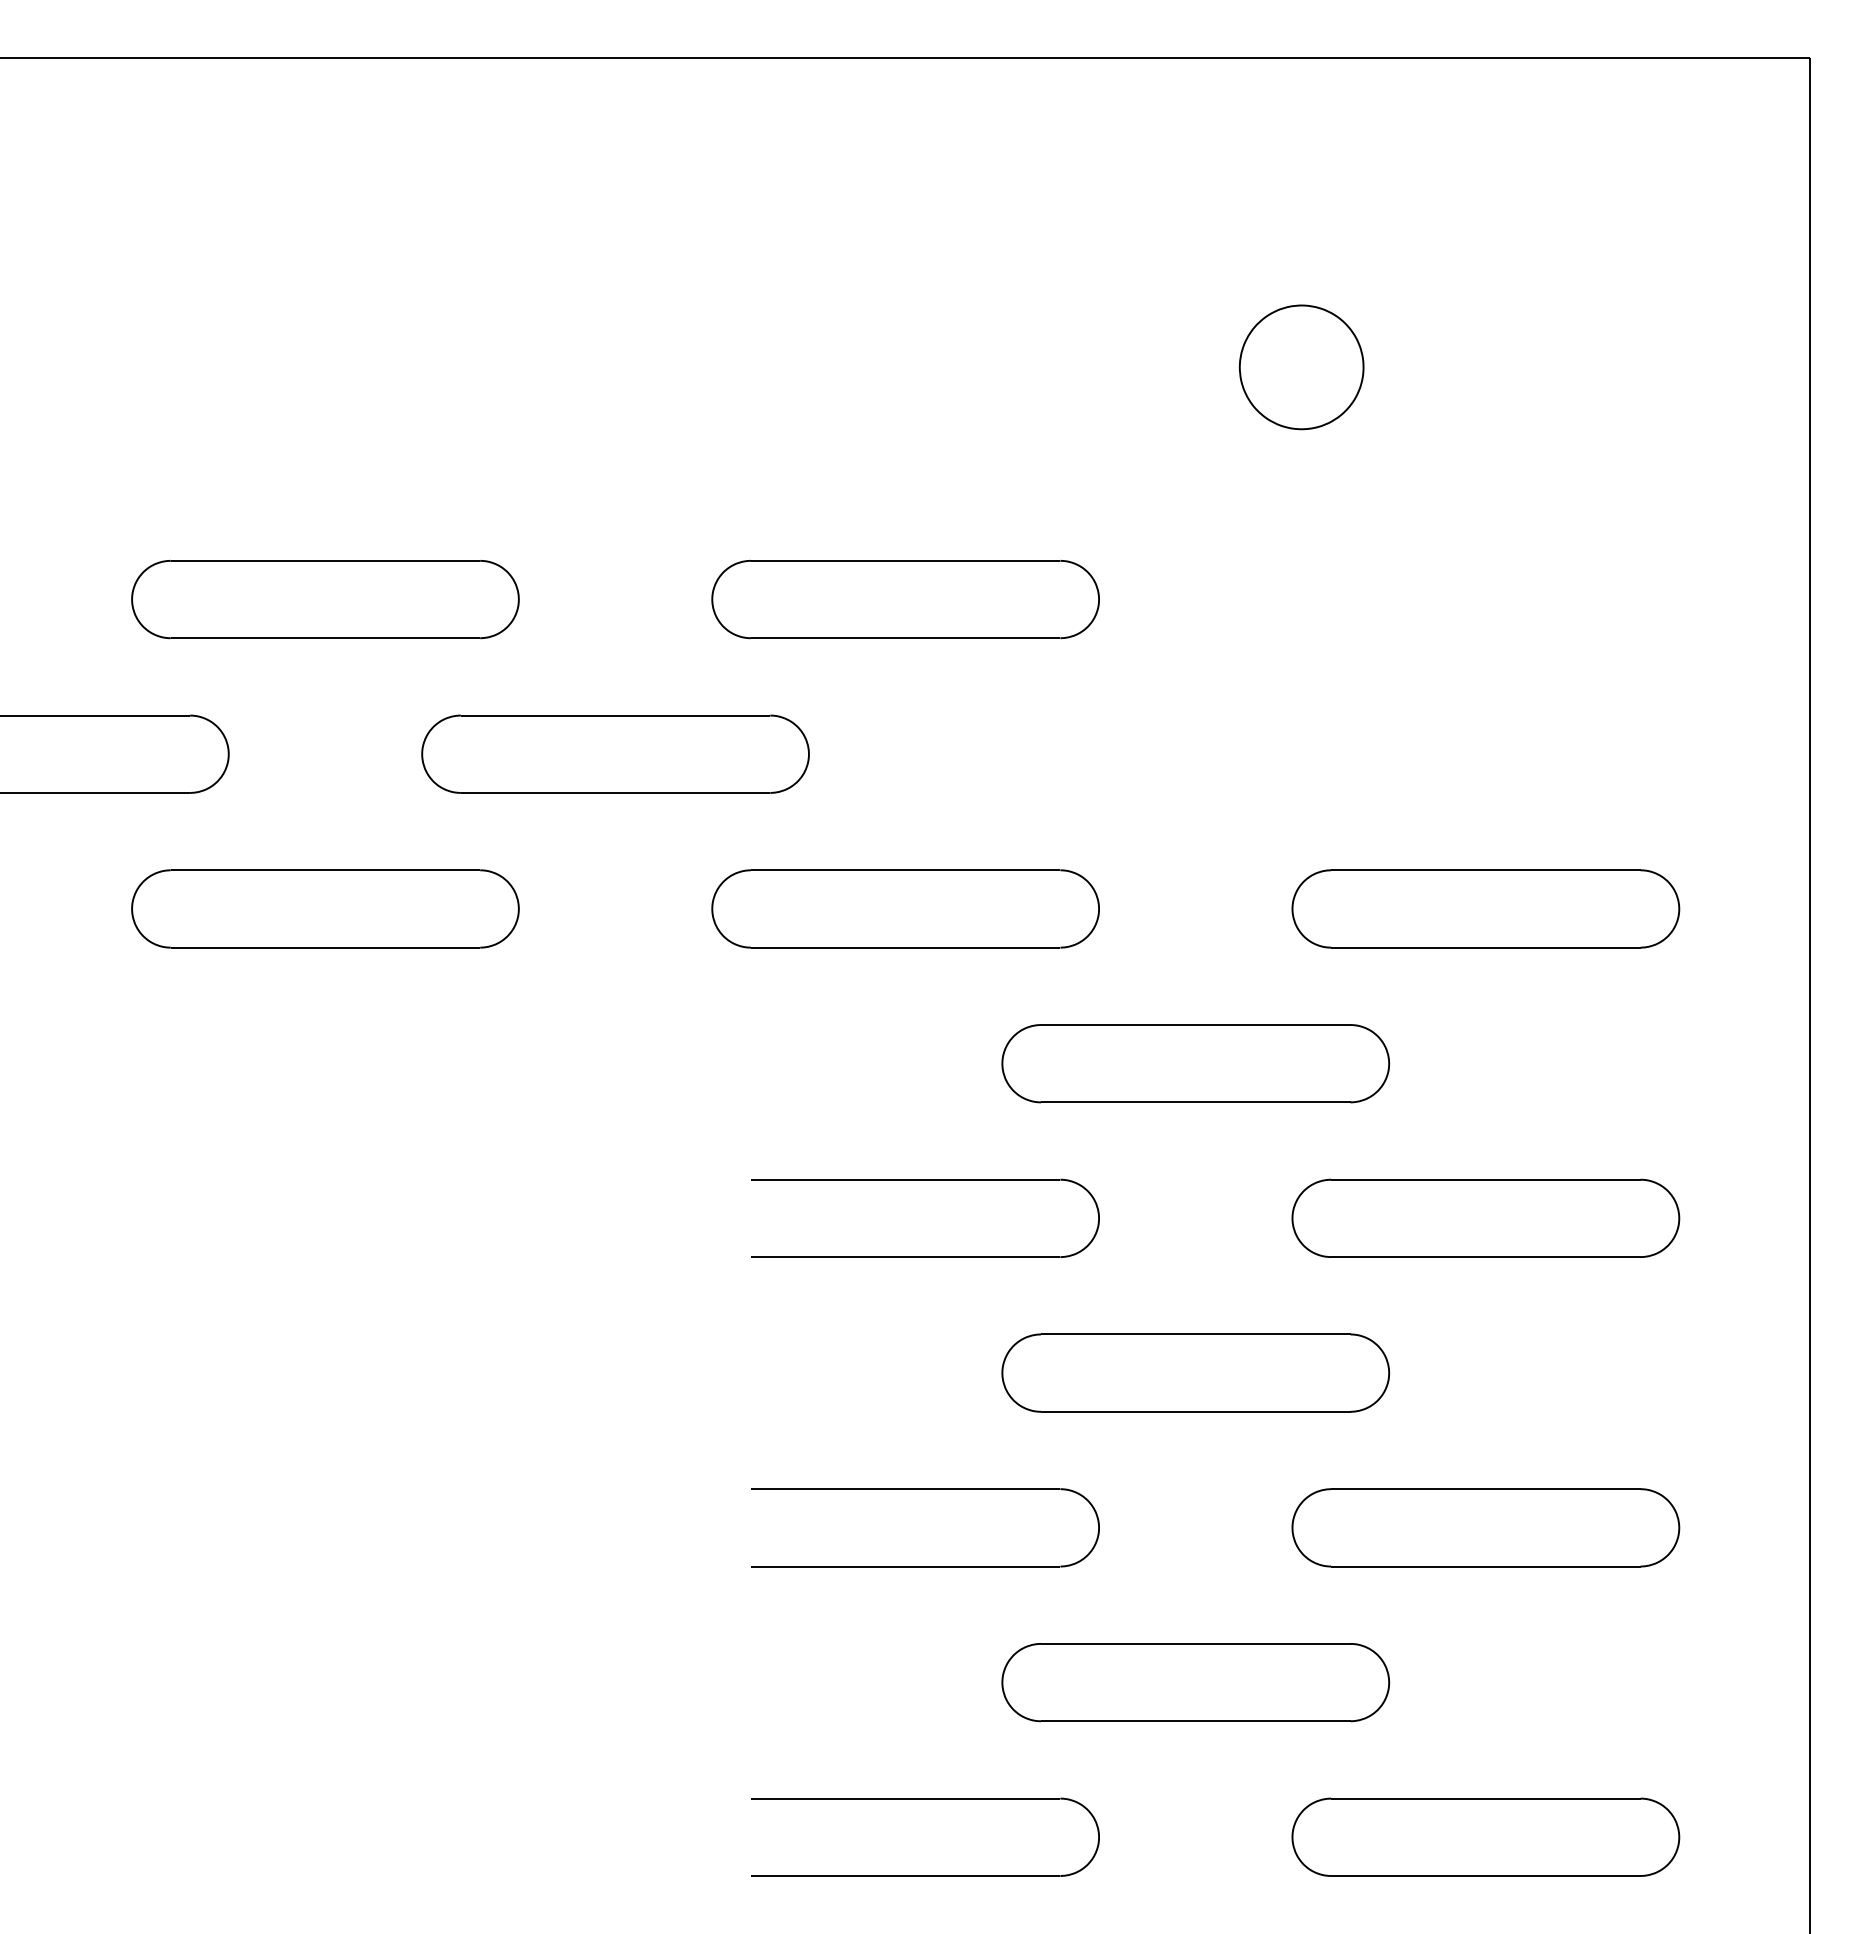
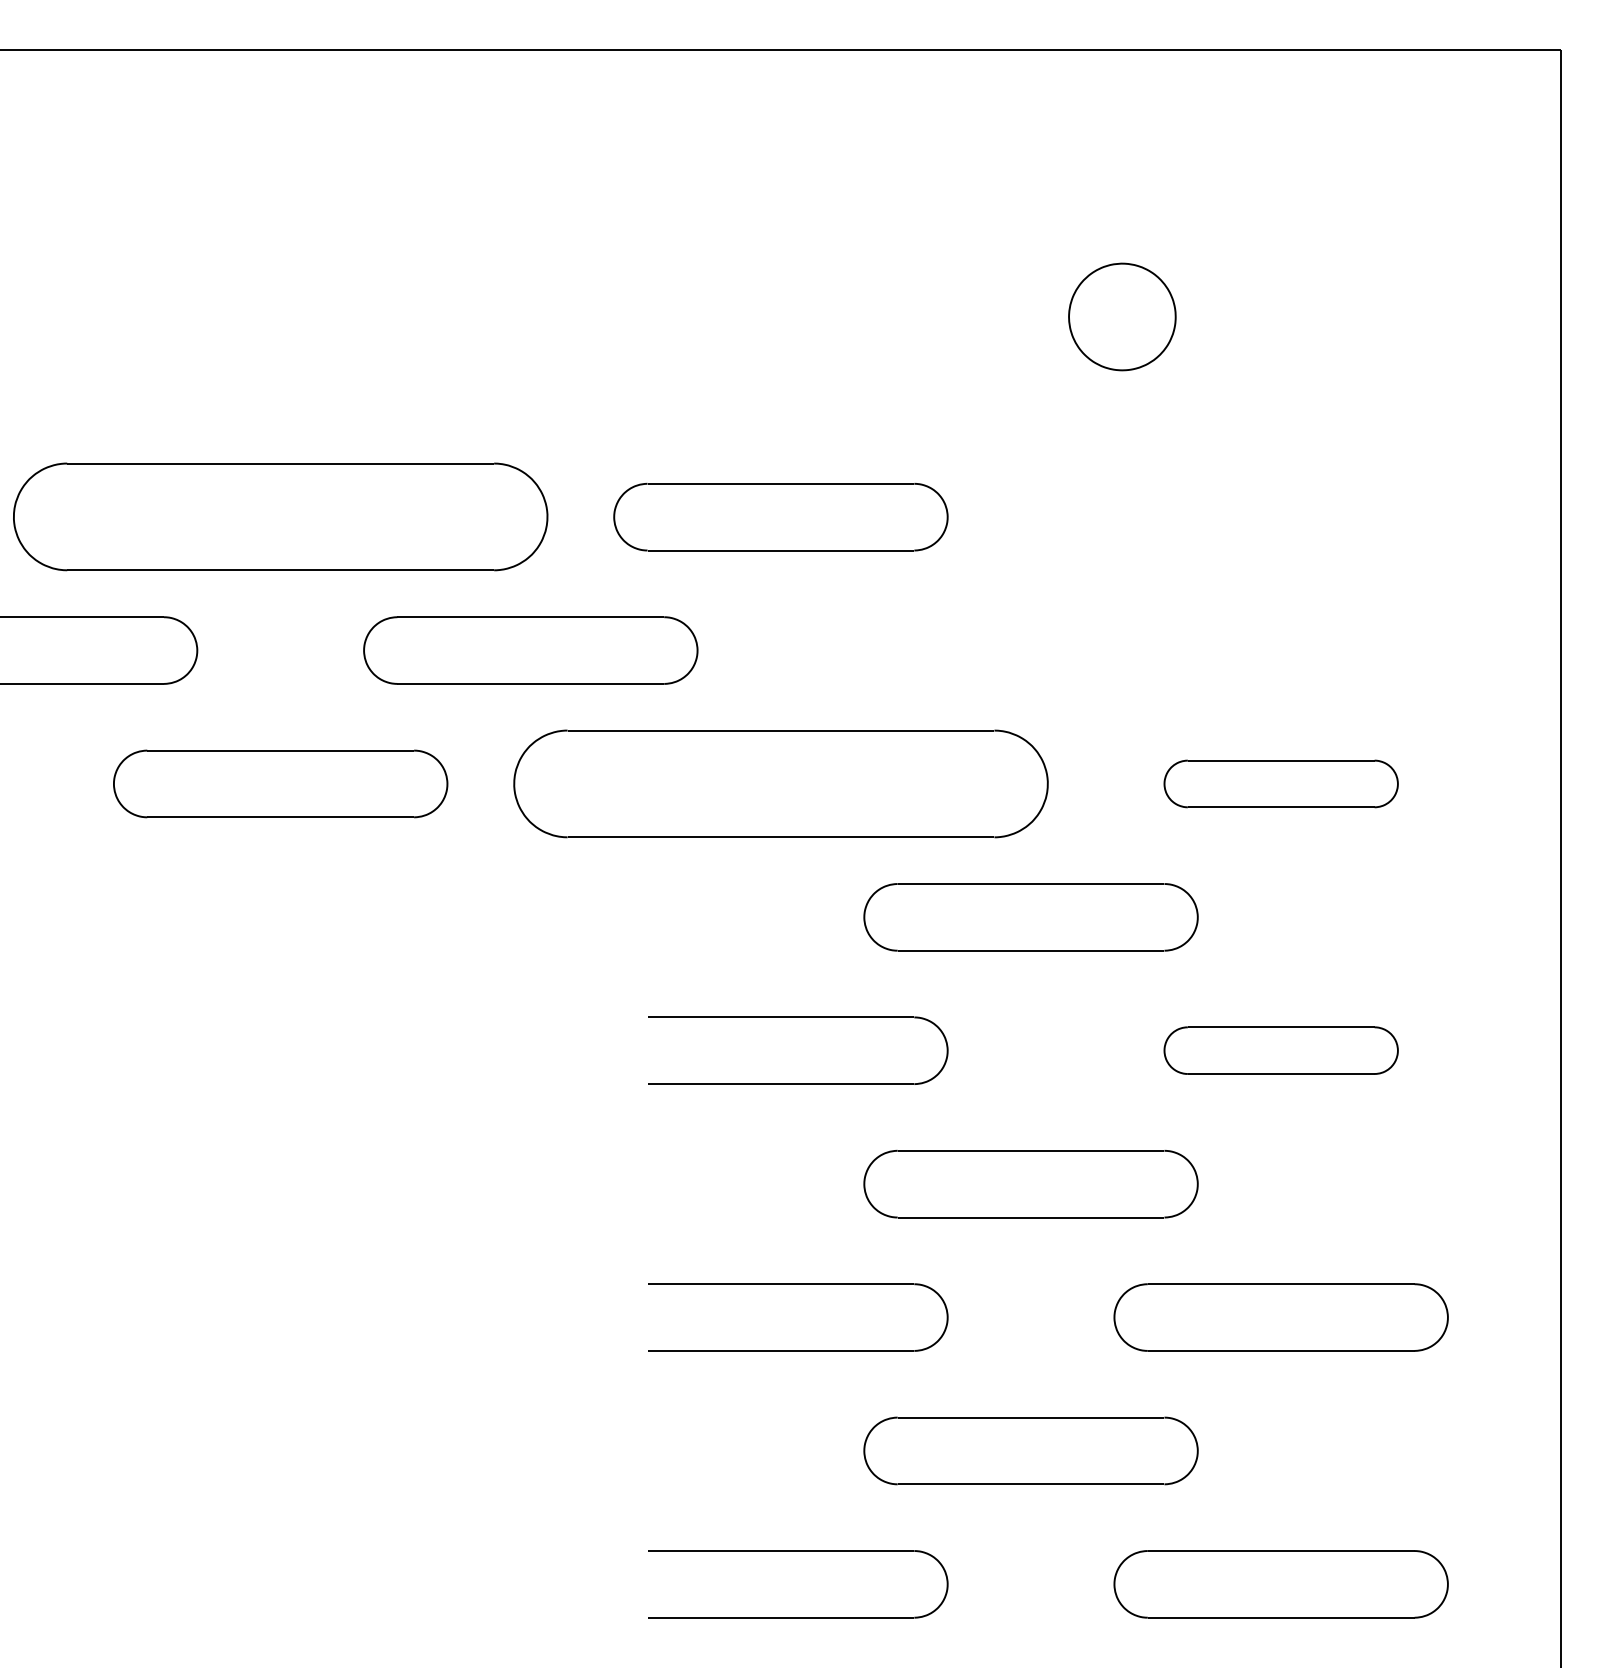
part: (325, 599) -> (280, 517), size x1.6
part: (905, 908) -> (780, 783), size x1.6
part: (1485, 908) -> (1280, 783), size x0.7
part: (1485, 1217) -> (1280, 1049), size x0.7

